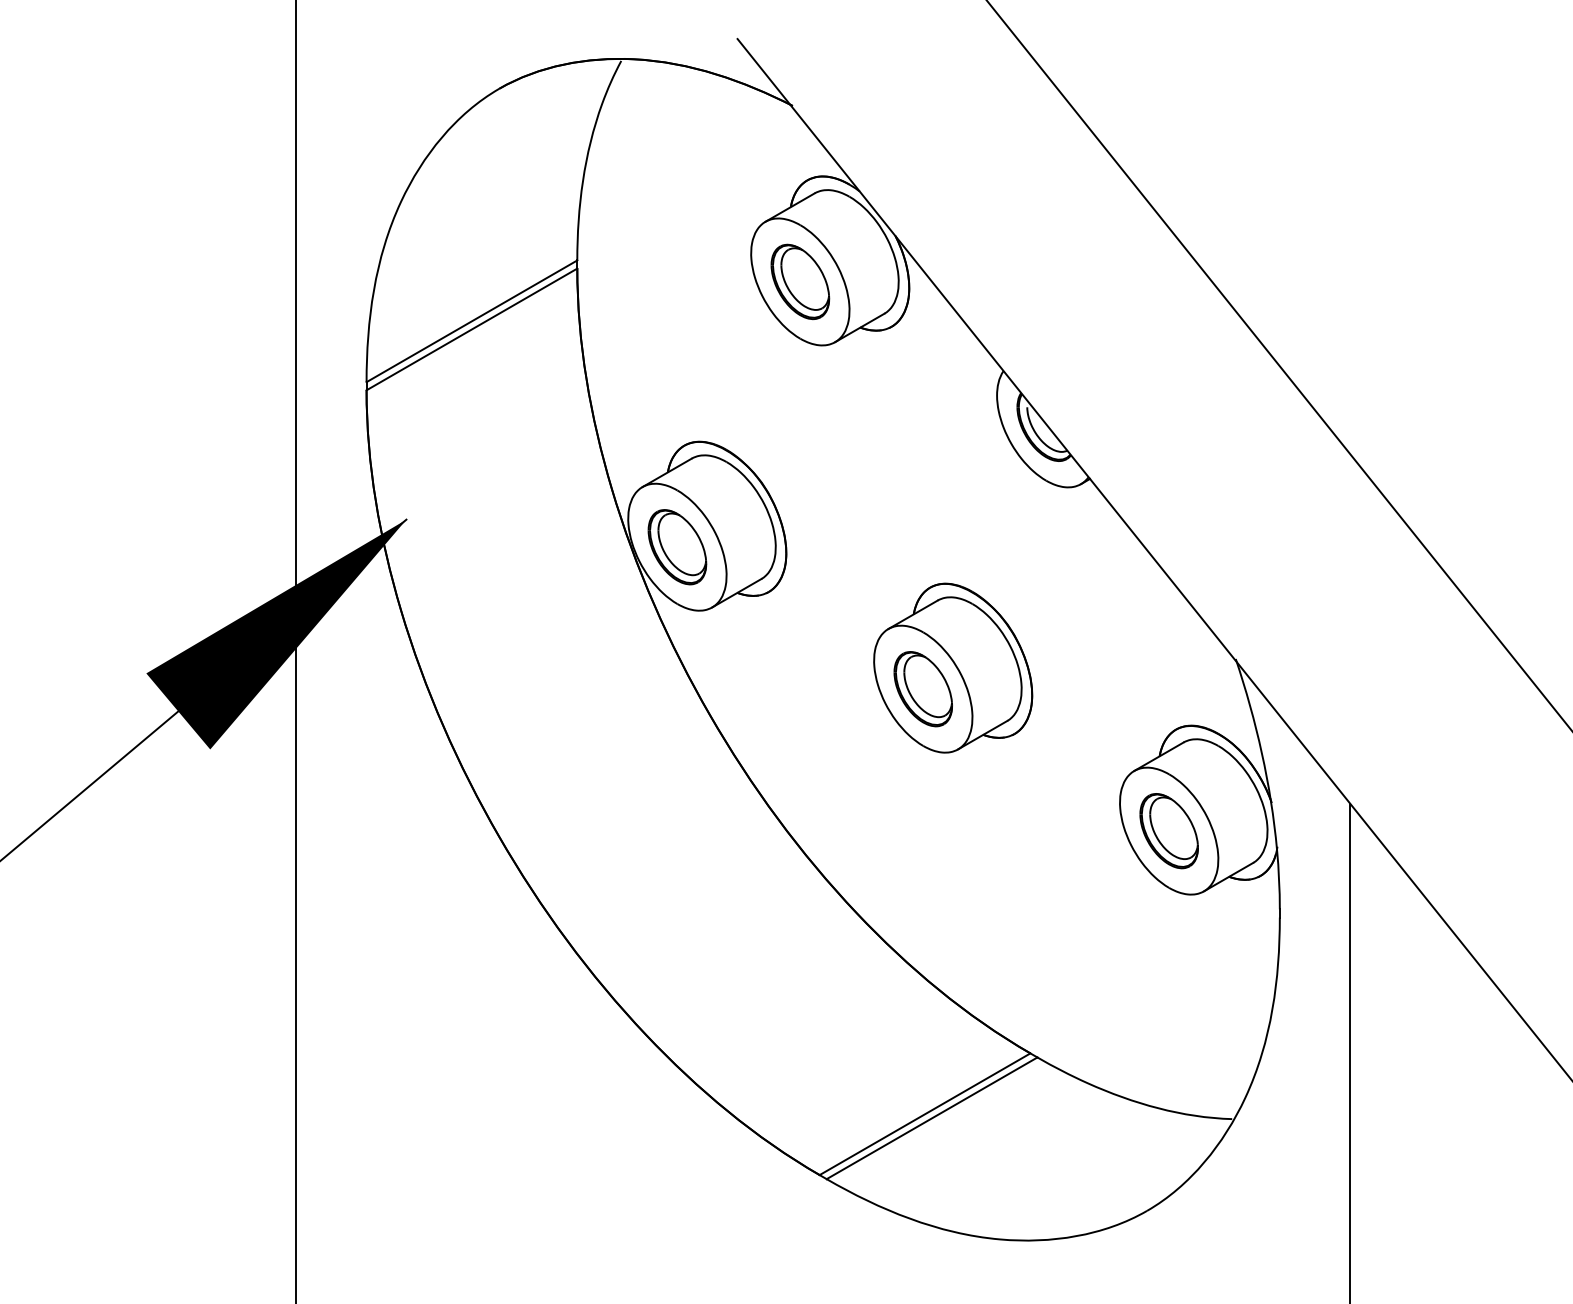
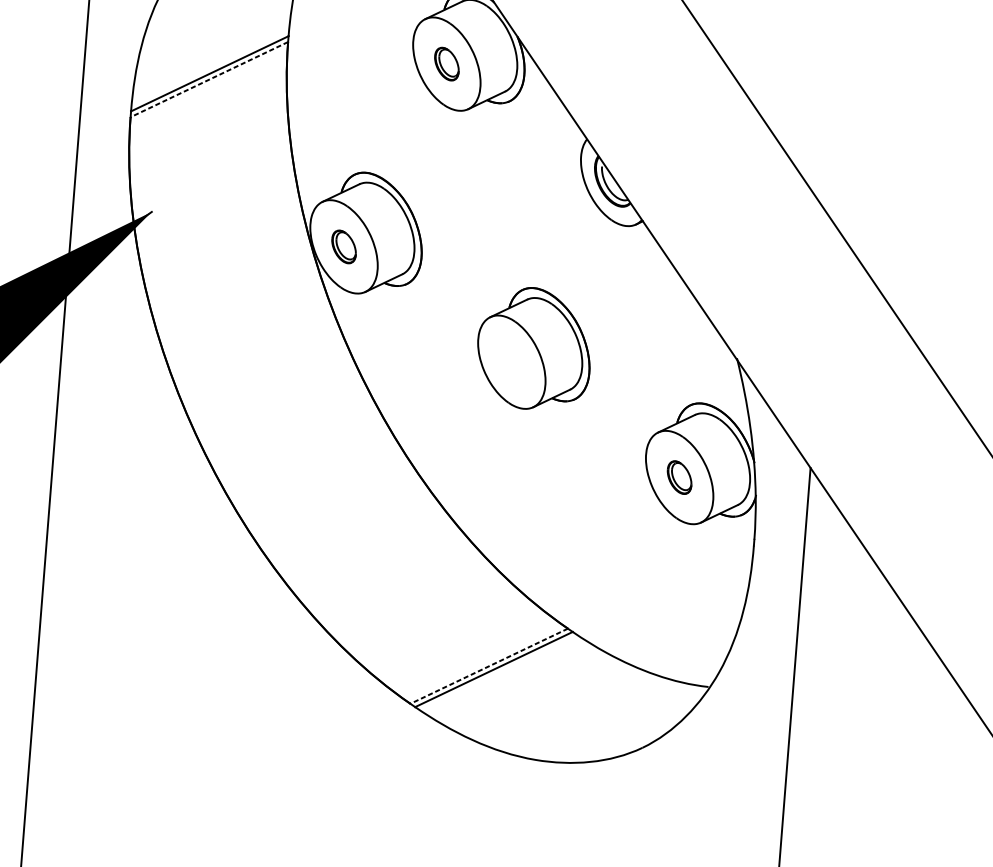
part: (800, 281) -> (446, 63), size x0.6
line: (471, 329) -> (209, 79), solid -> dashed
part: (677, 547) -> (344, 247), size x0.6
part: (922, 689) -> (511, 362), removed
part: (1168, 831) -> (679, 477), size x0.6
line: (925, 1114) -> (489, 666), solid -> dashed

